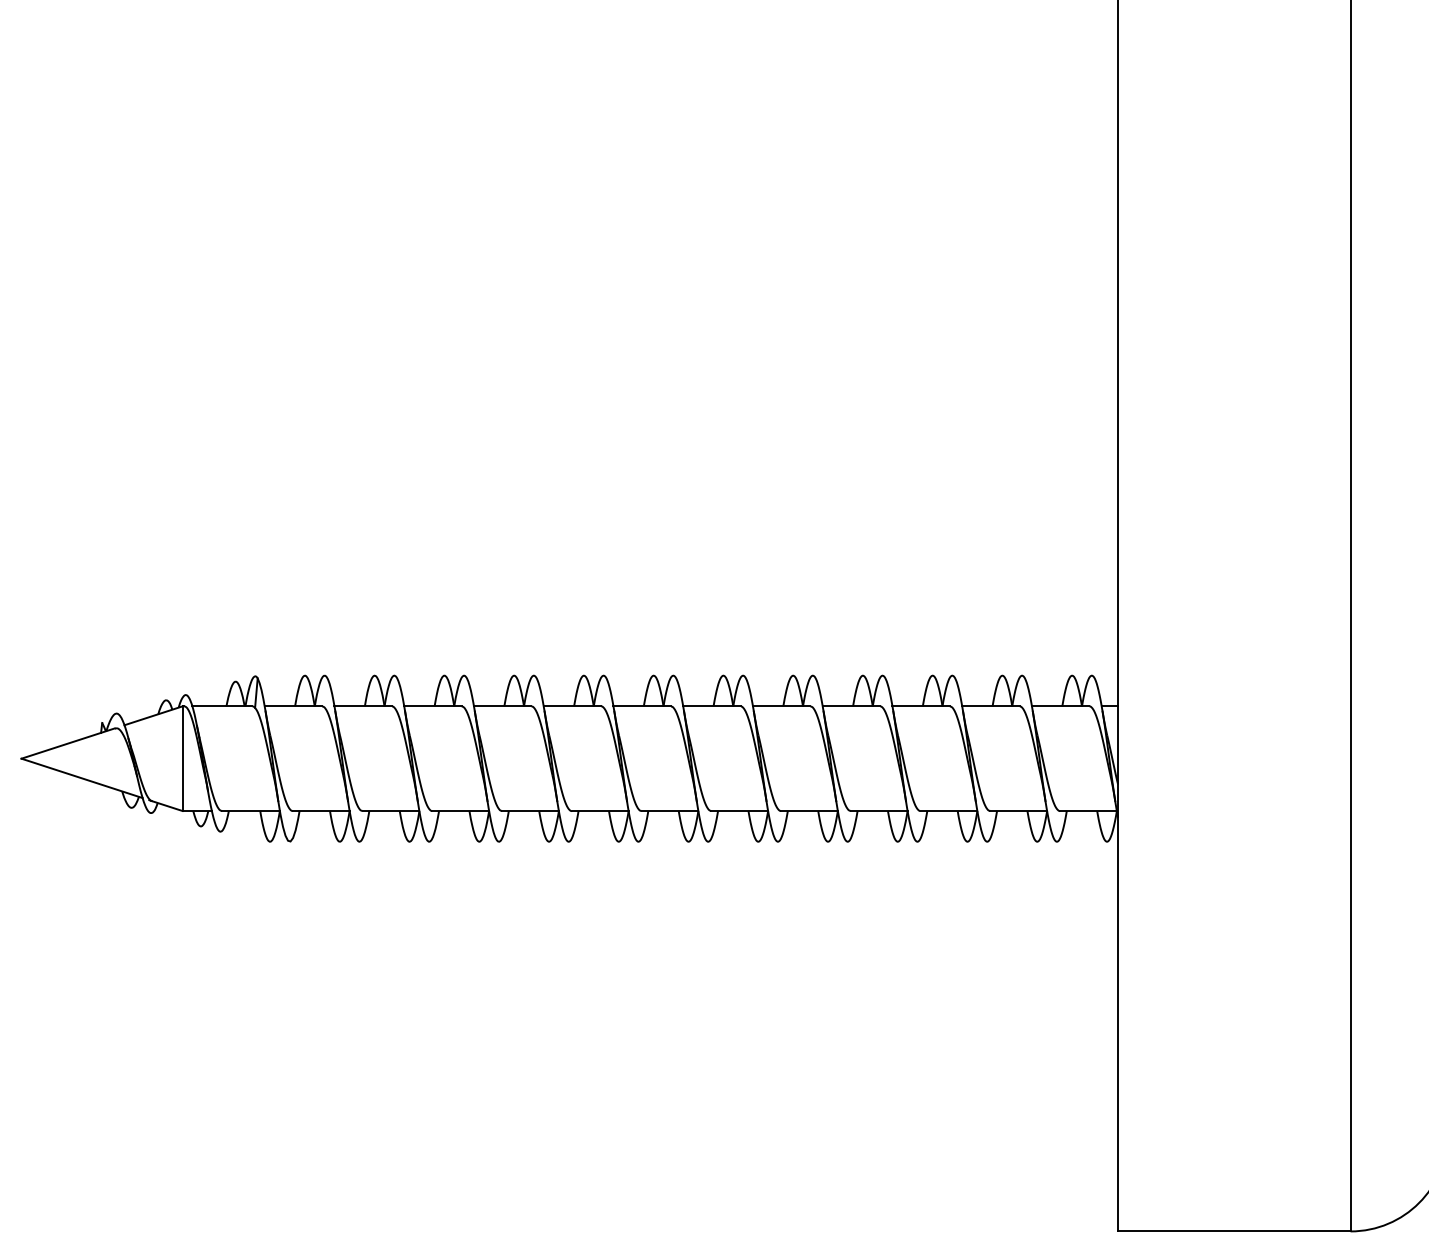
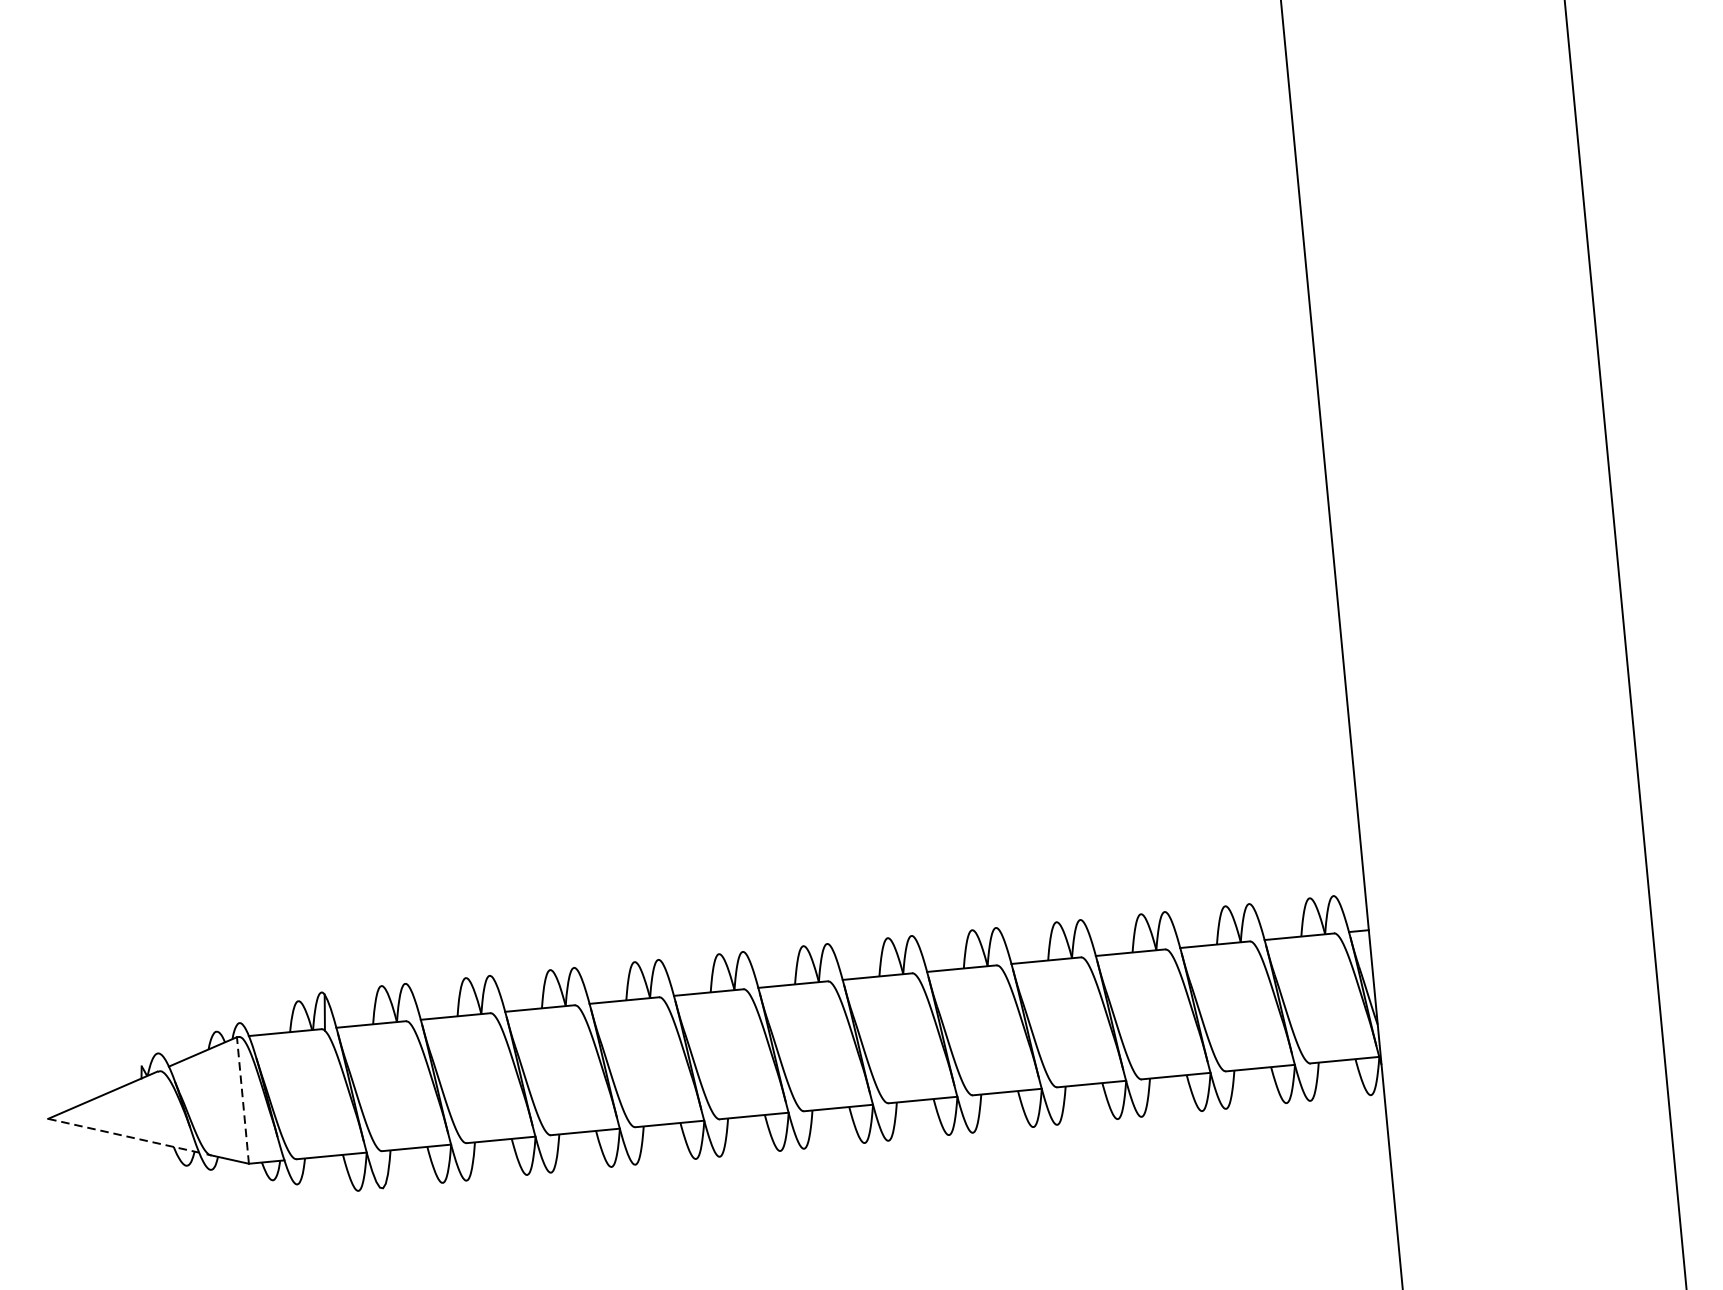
line: (182, 758) -> (242, 1100), solid -> dashed
line: (82, 778) -> (124, 1135), solid -> dashed

